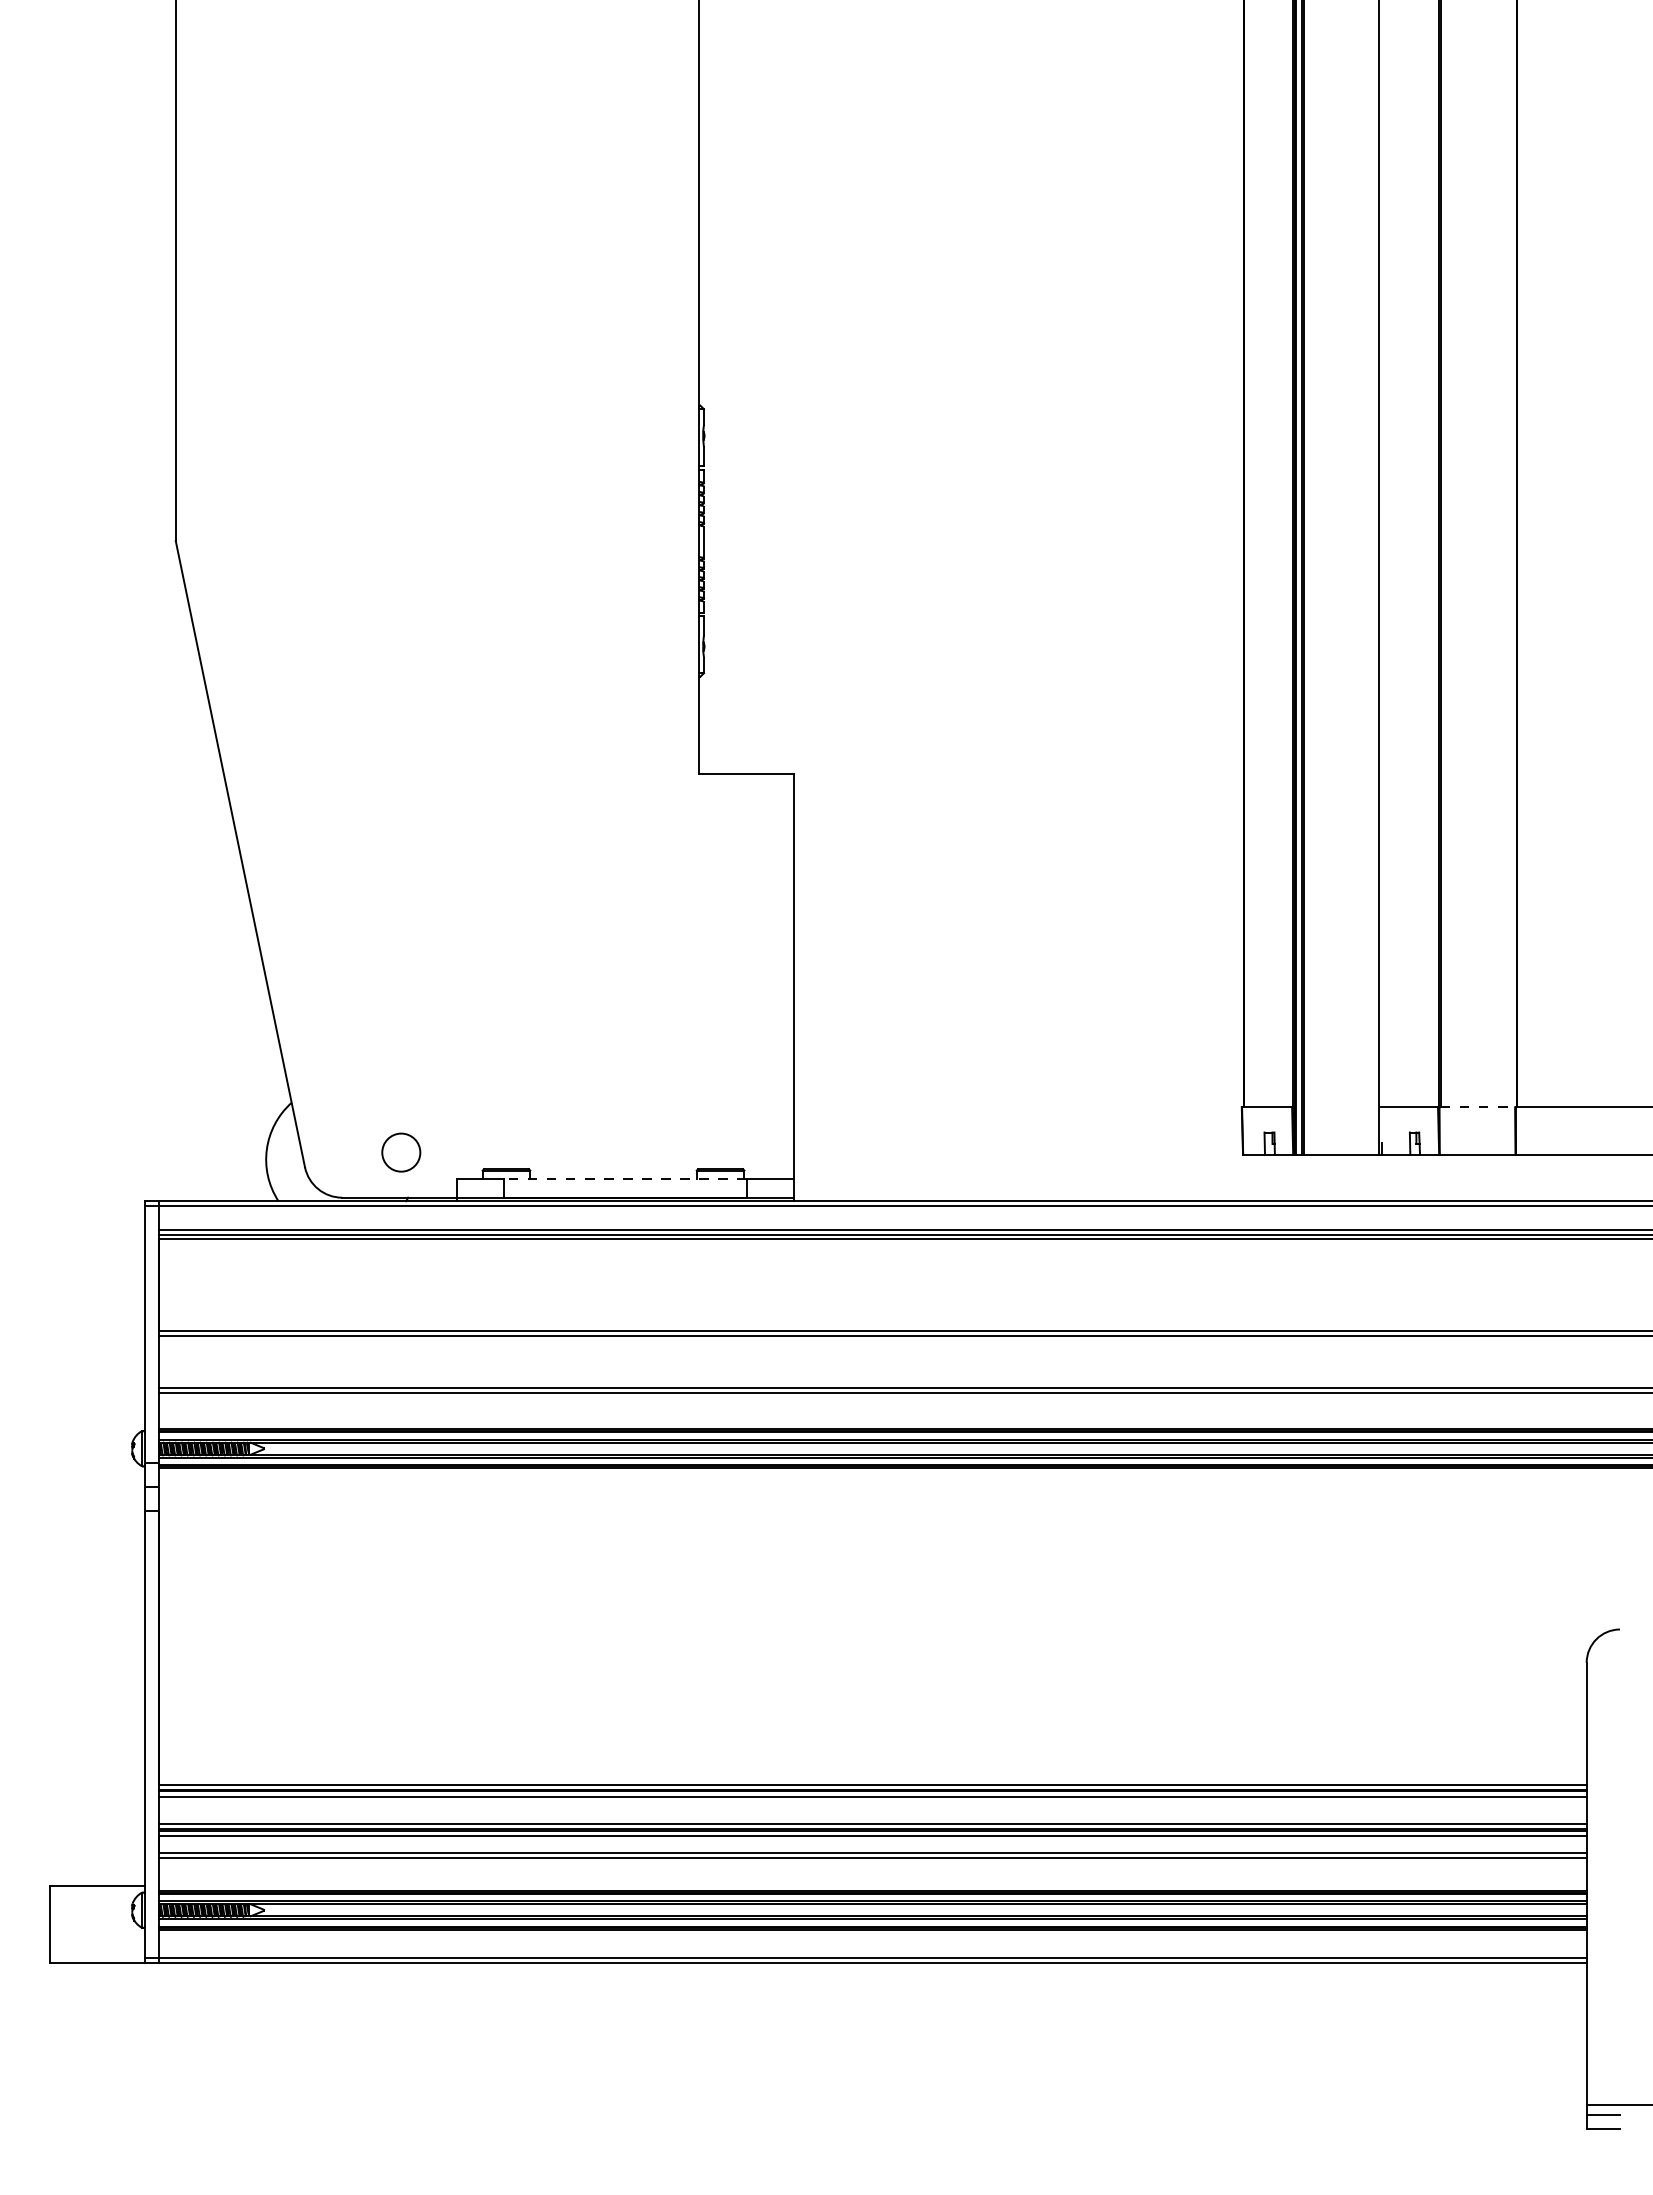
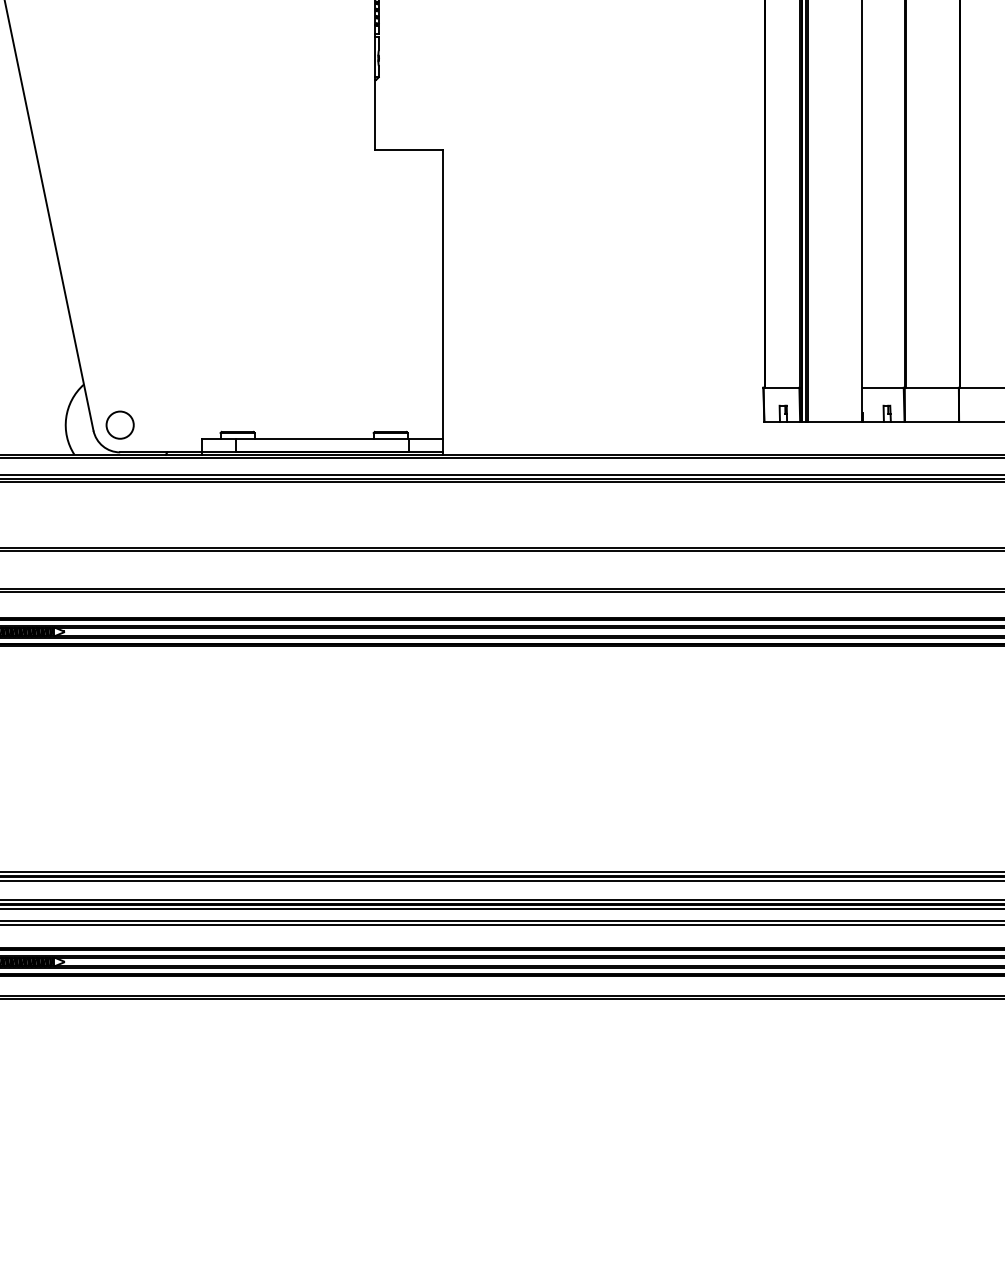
line: (1478, 1107) -> (932, 387), dashed -> solid
circle: (401, 1152) -> (120, 425), moved
line: (624, 1178) -> (321, 438), dashed -> solid

